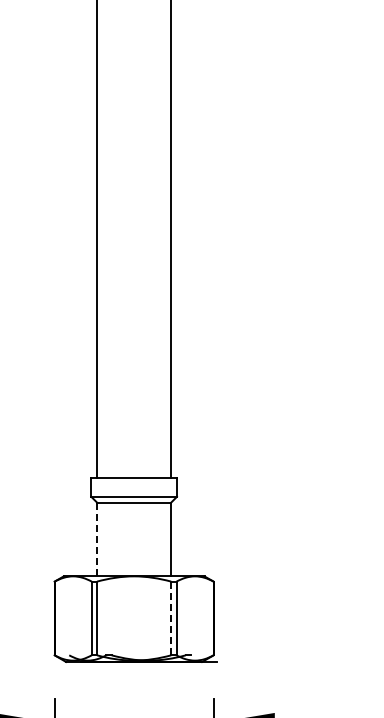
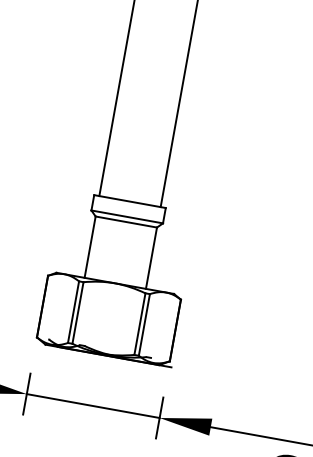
line: (97, 539) -> (90, 247), dashed -> solid
line: (171, 618) -> (140, 324), dashed -> solid

